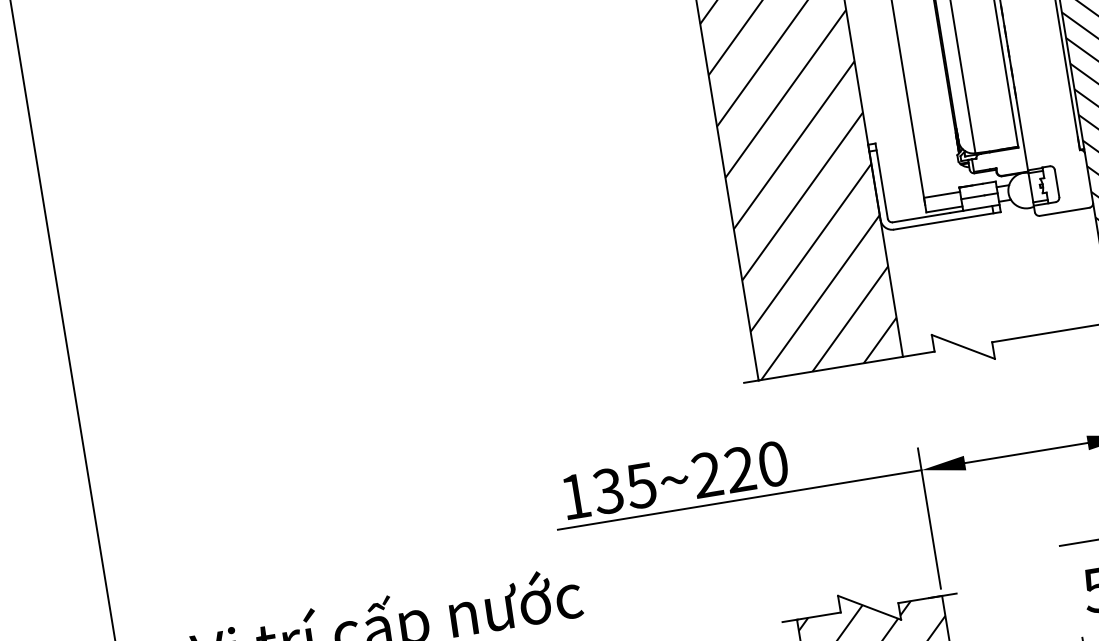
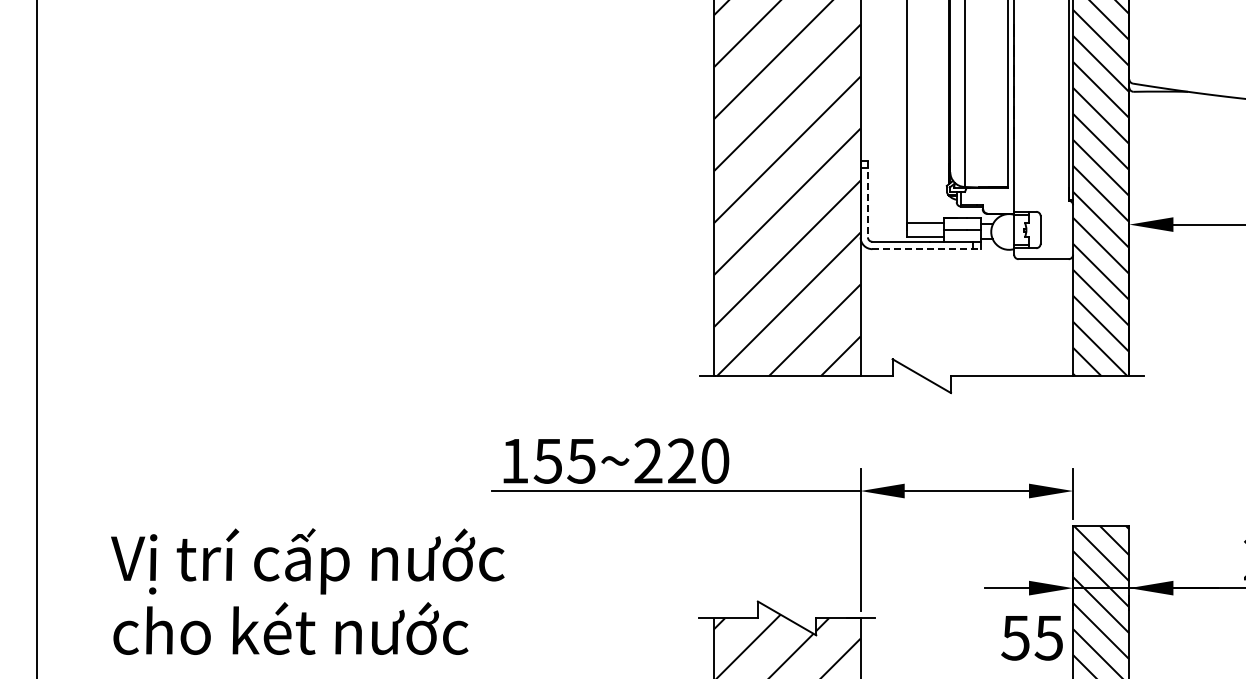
line: (881, 181) -> (867, 199), solid -> dashed
line: (947, 221) -> (926, 249), solid -> dashed
text: (607, 490) -> (547, 460), 135~220 -> 155~220

